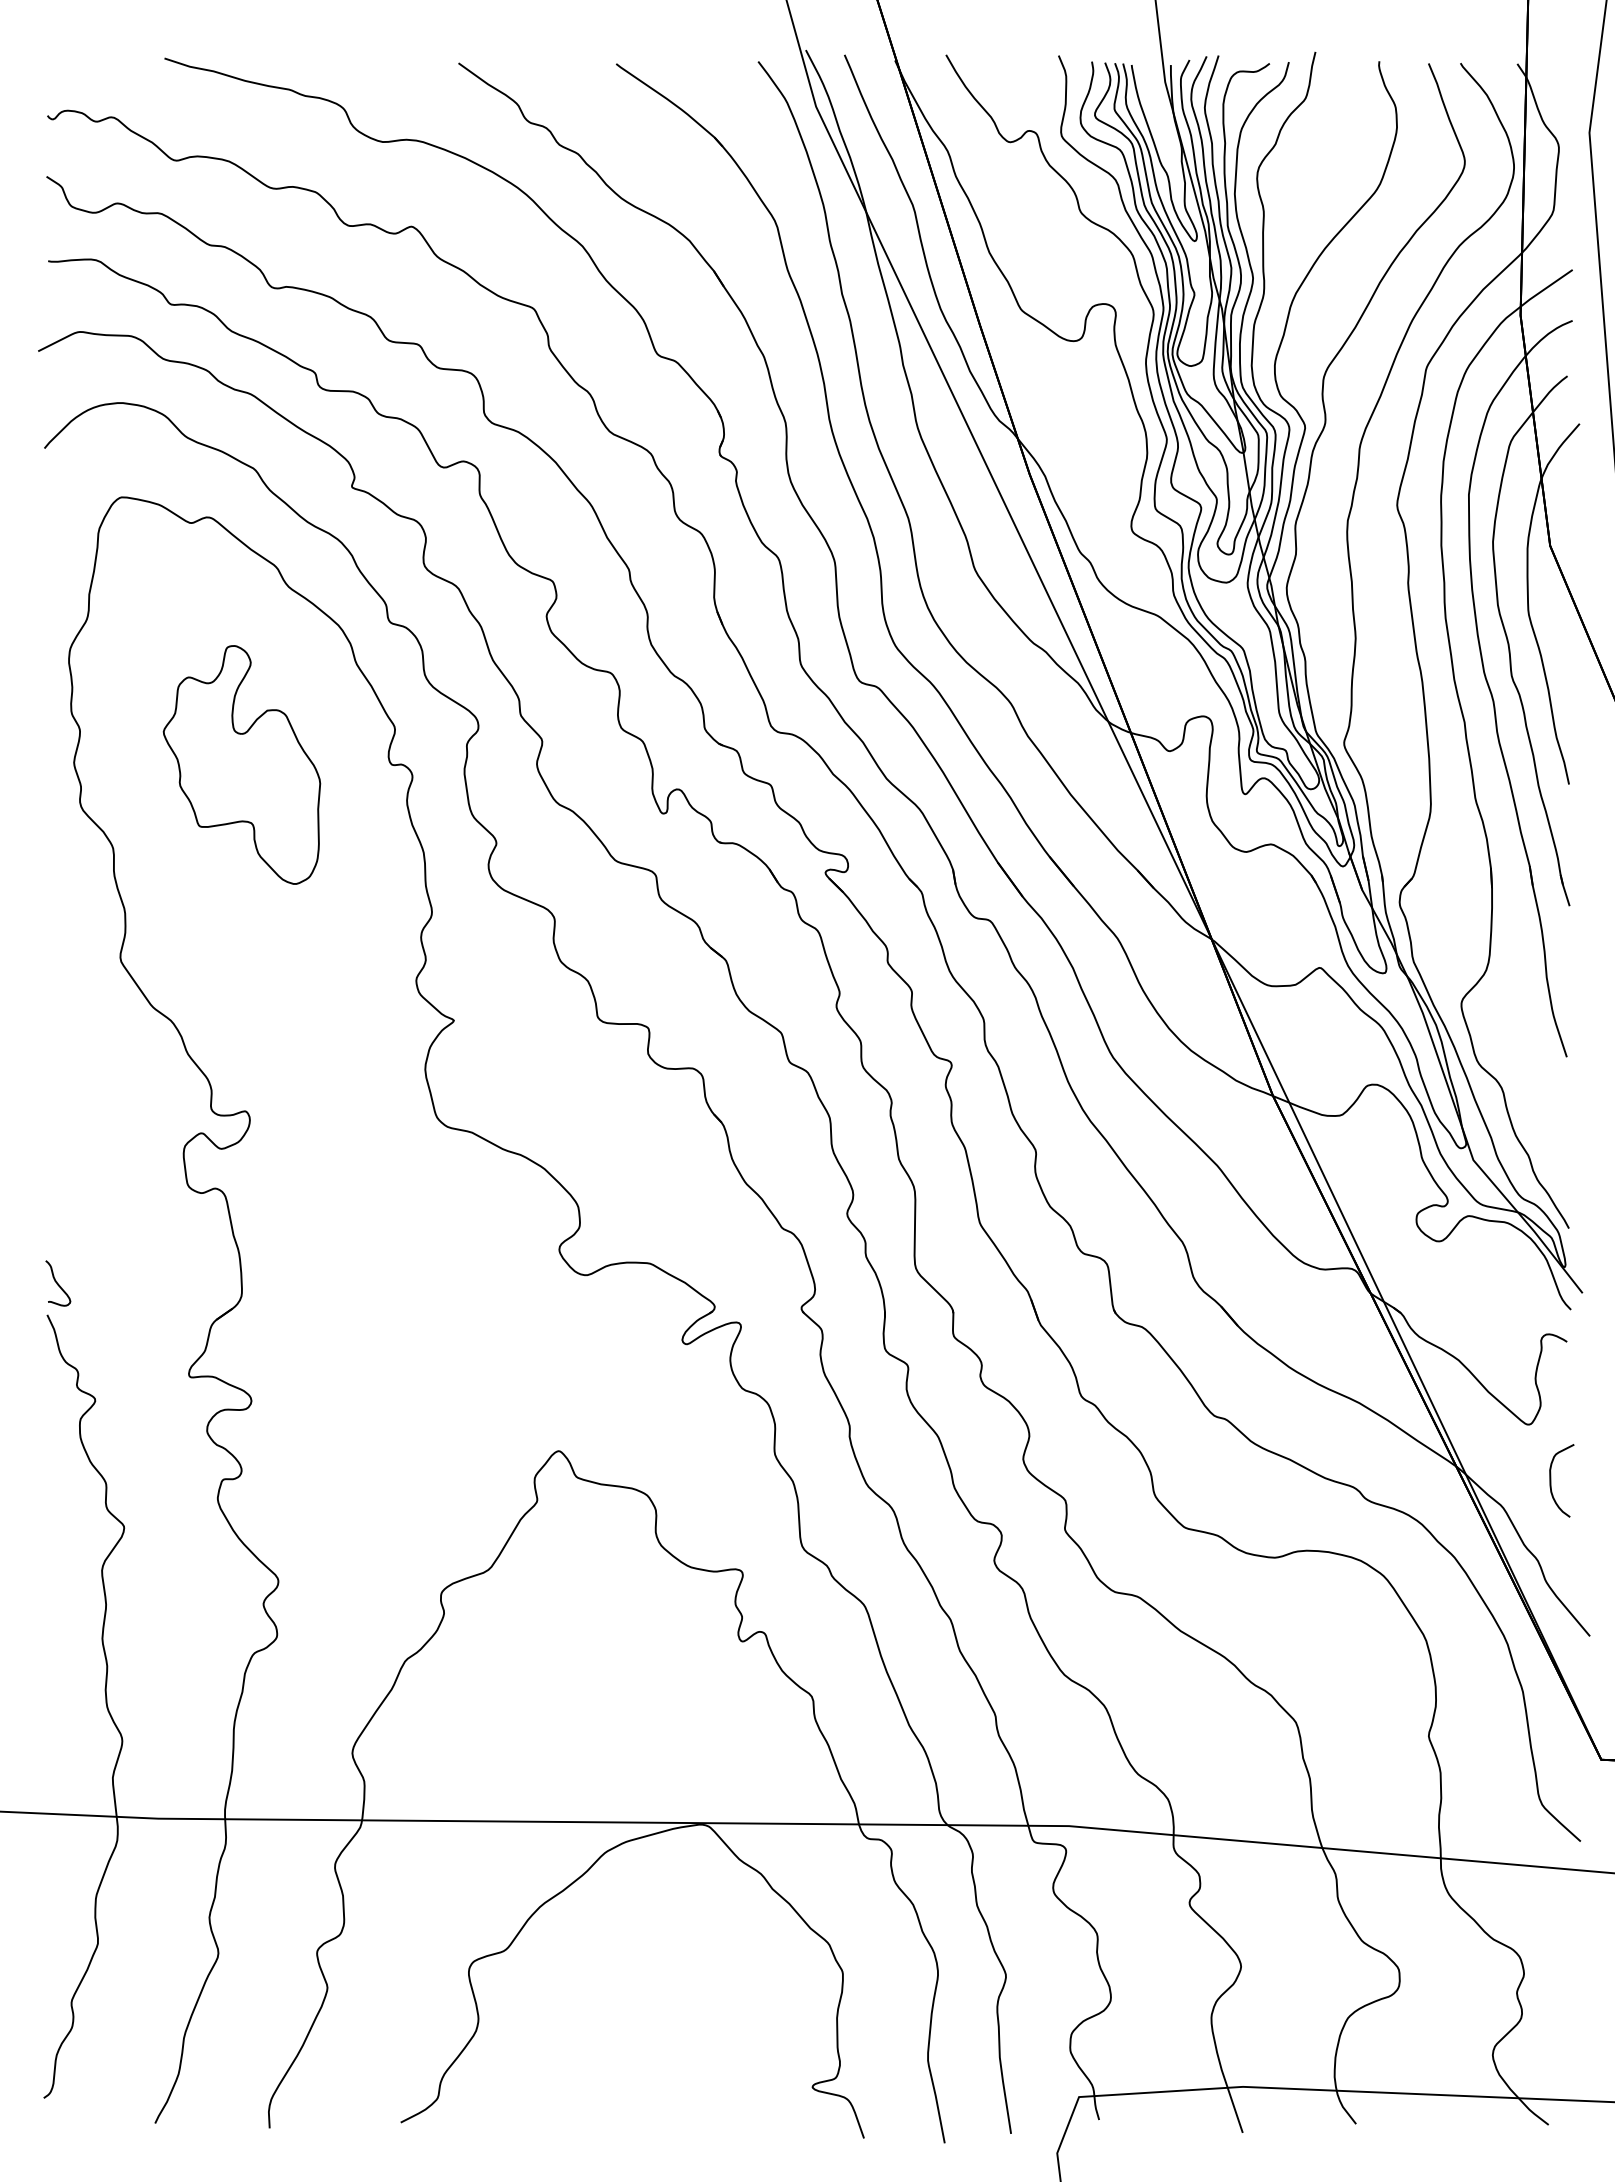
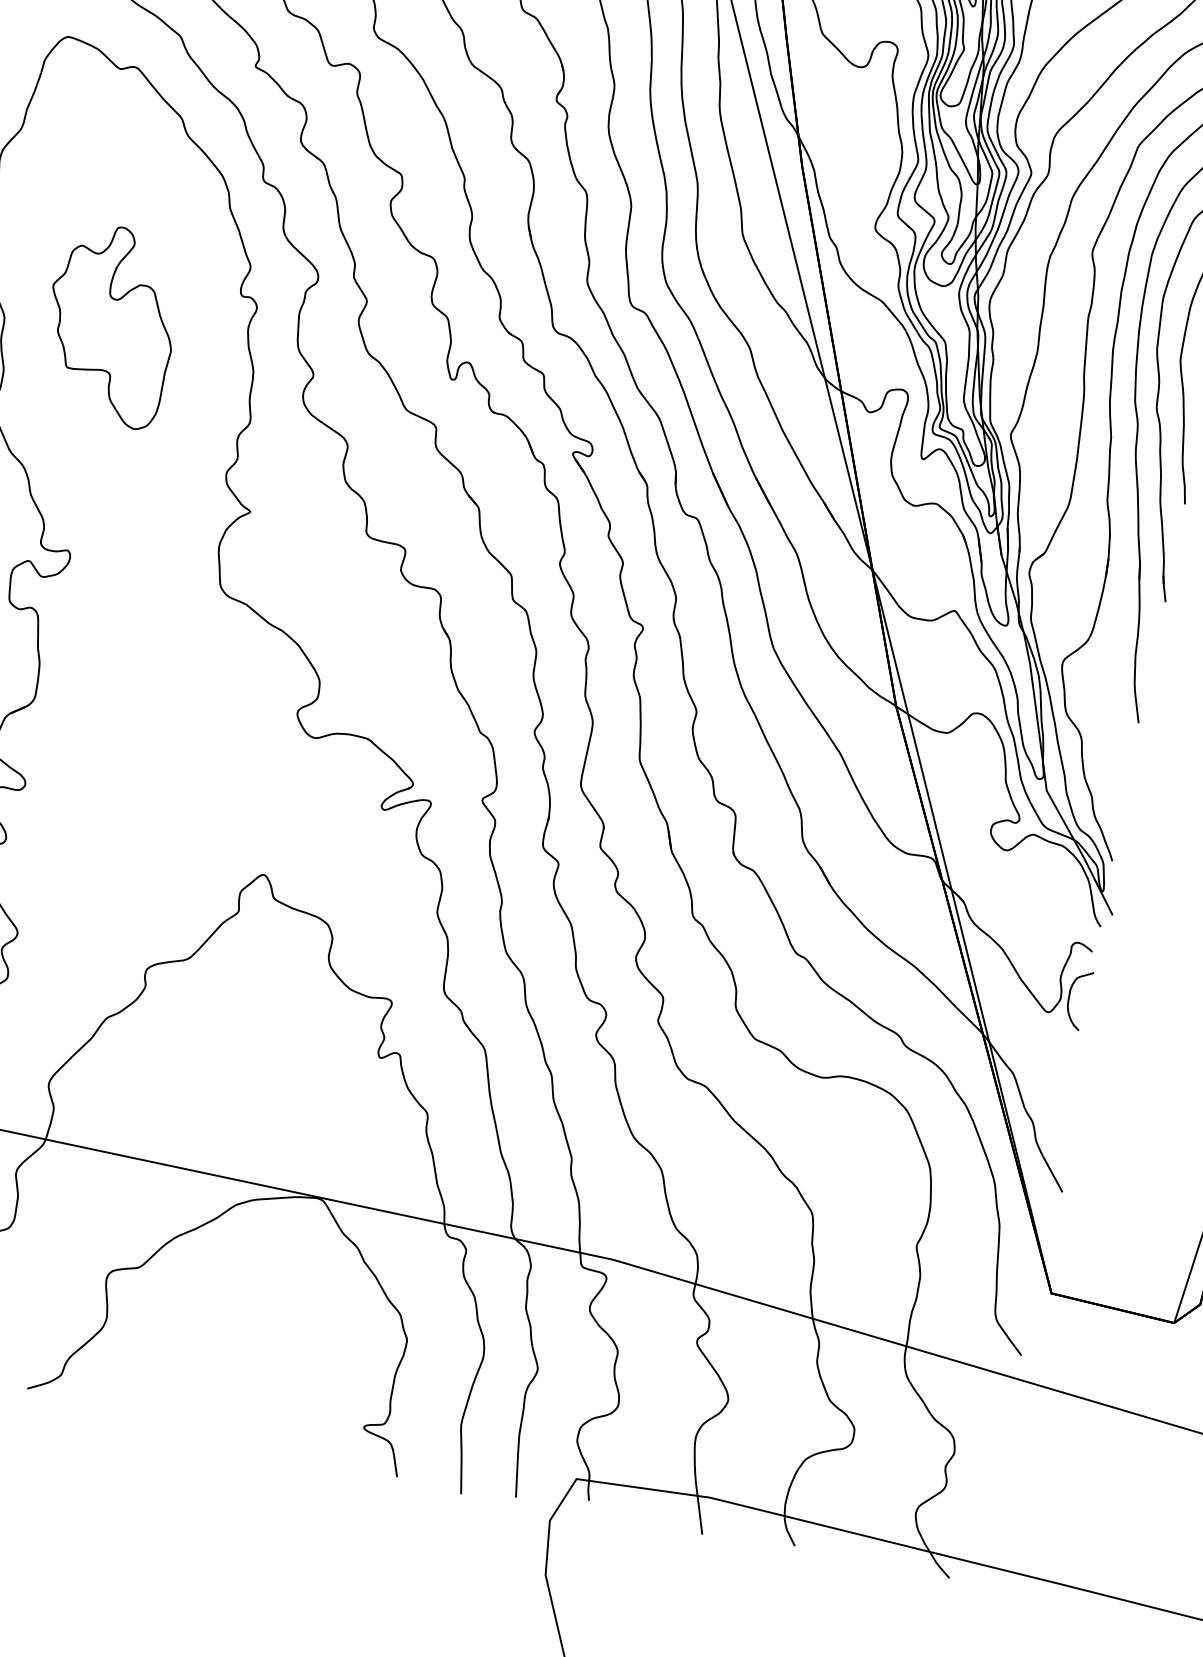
part: (241, 764) -> (110, 324), moved
curve: (1551, 1480) -> (1069, 998), moved

